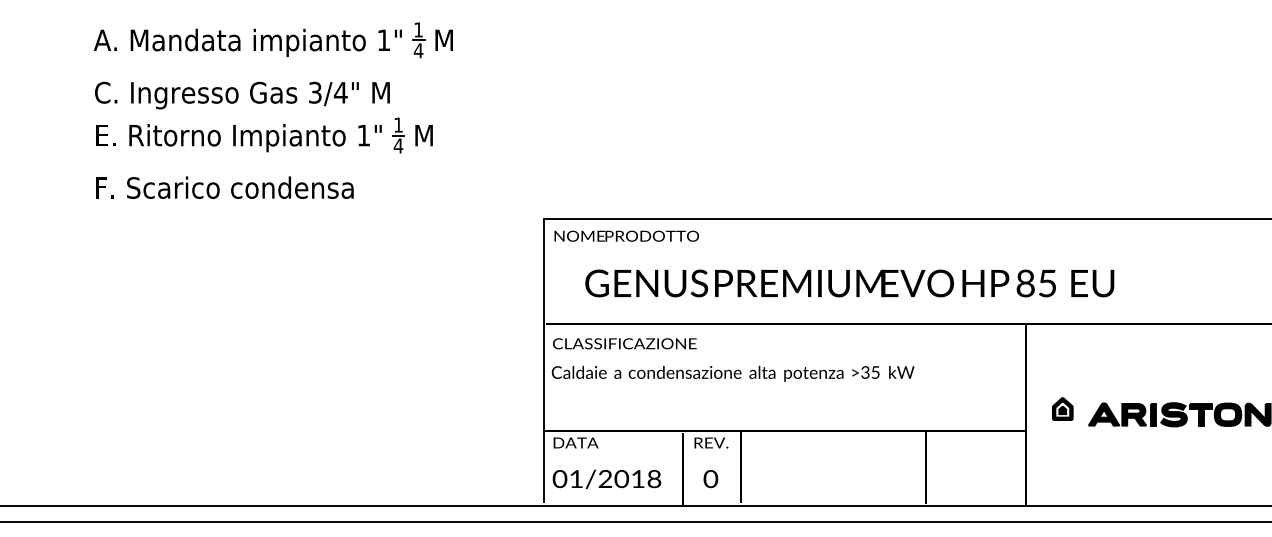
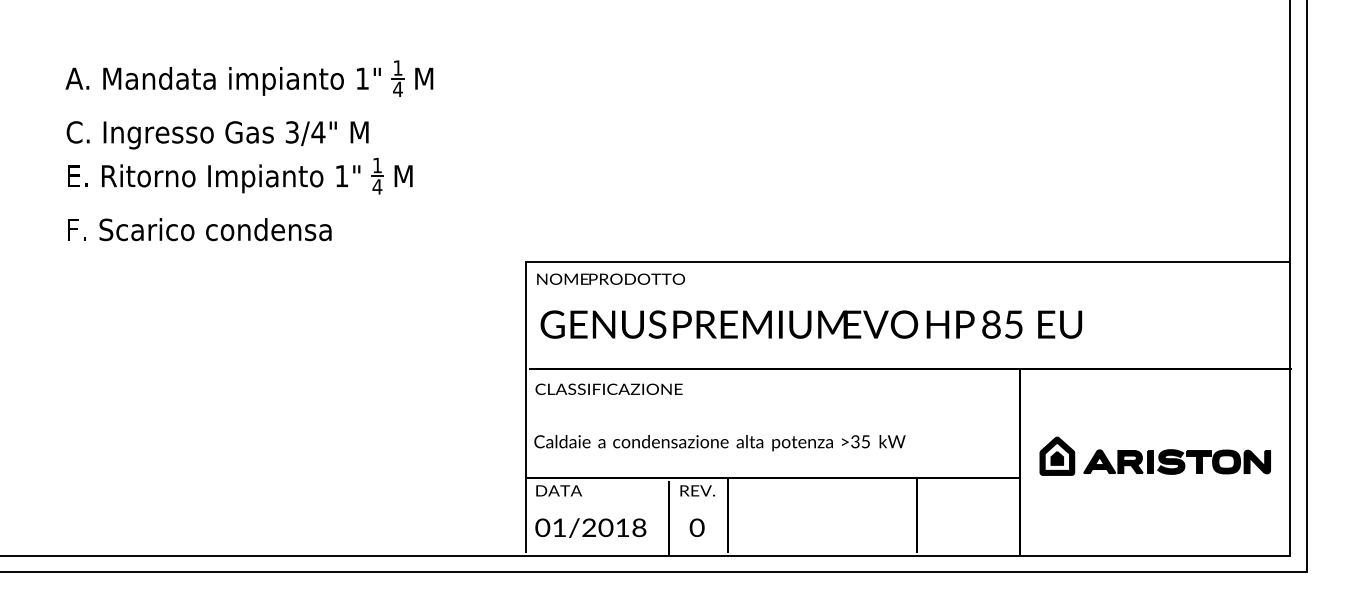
text: (849, 283) -> (811, 324), moved
text: (732, 374) -> (719, 443), moved
part: (1062, 408) -> (1057, 455), size x1.67

